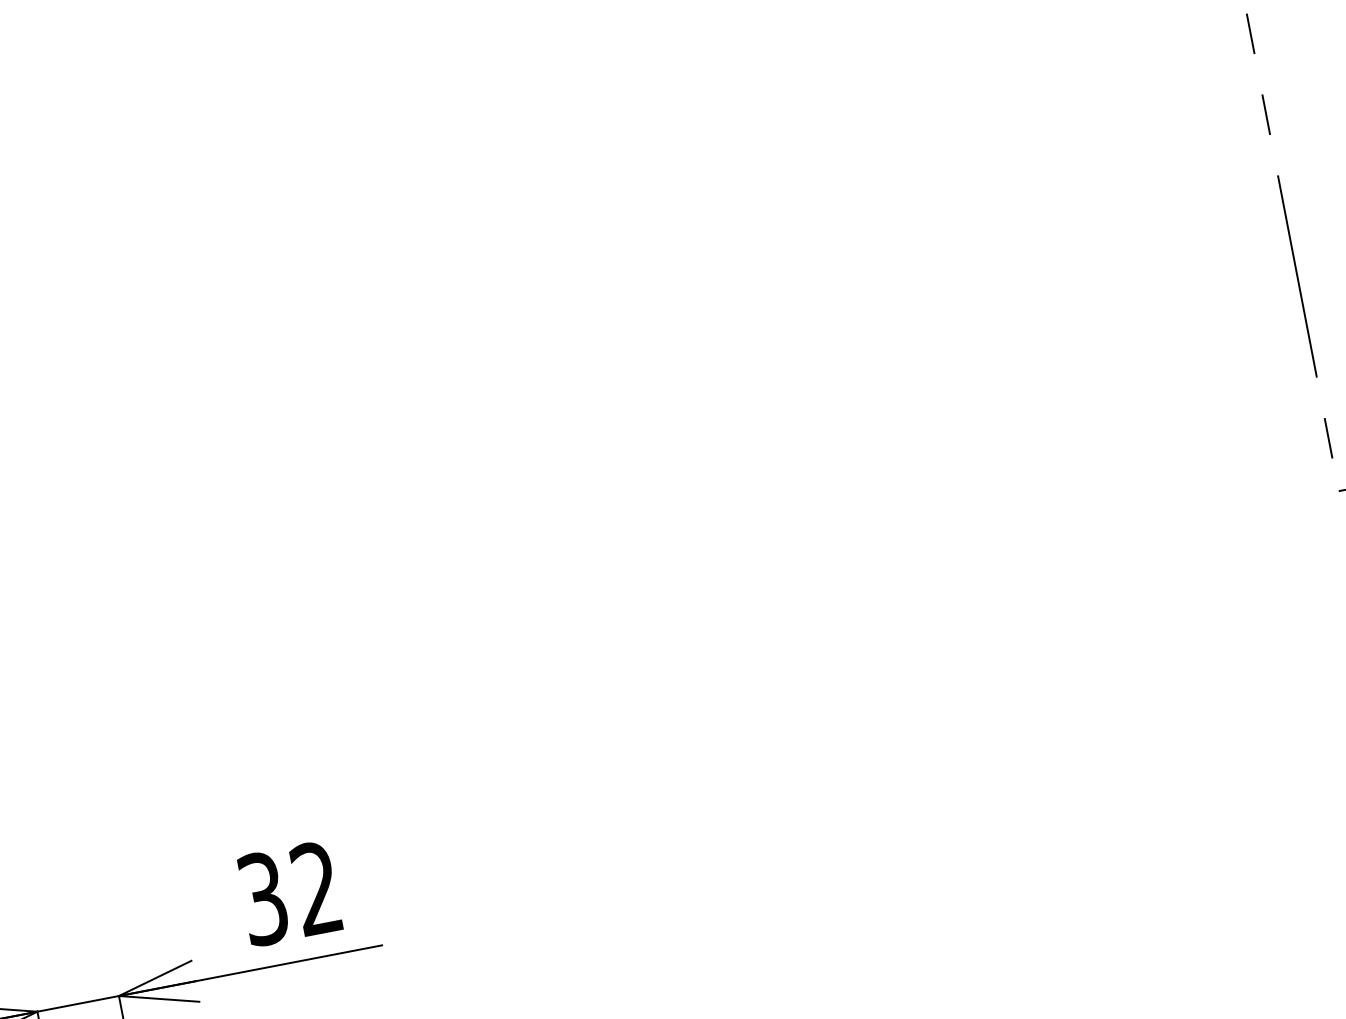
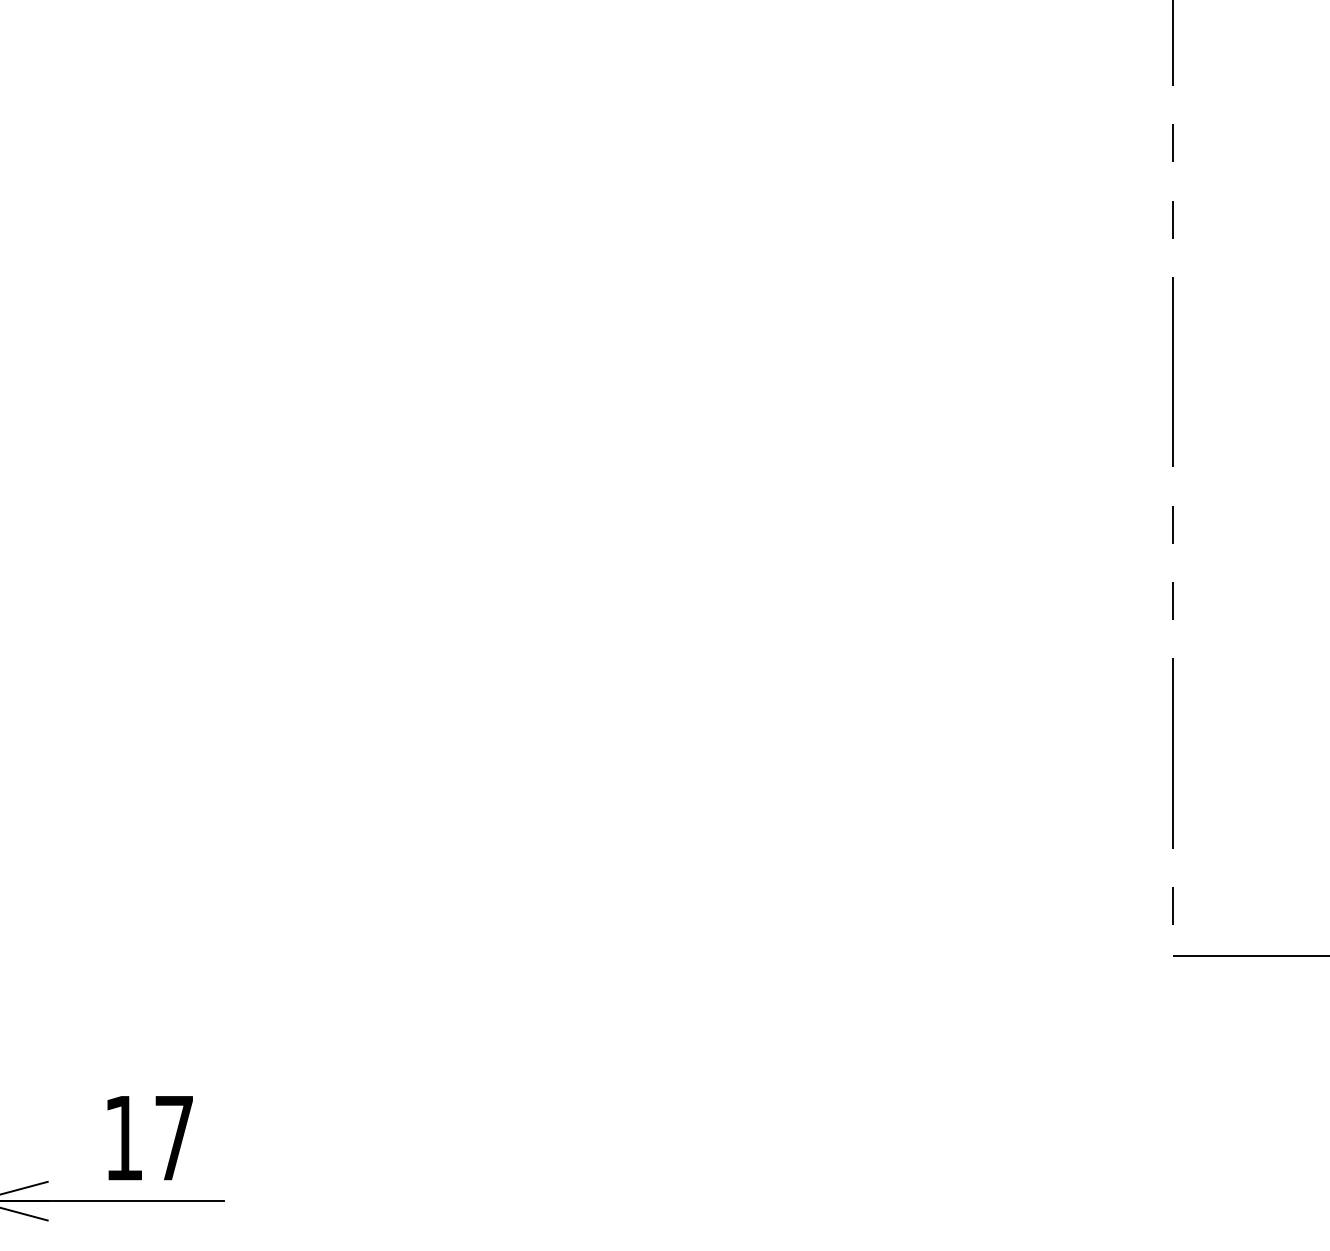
text: (289, 893) -> (148, 1137), 32 -> 17

